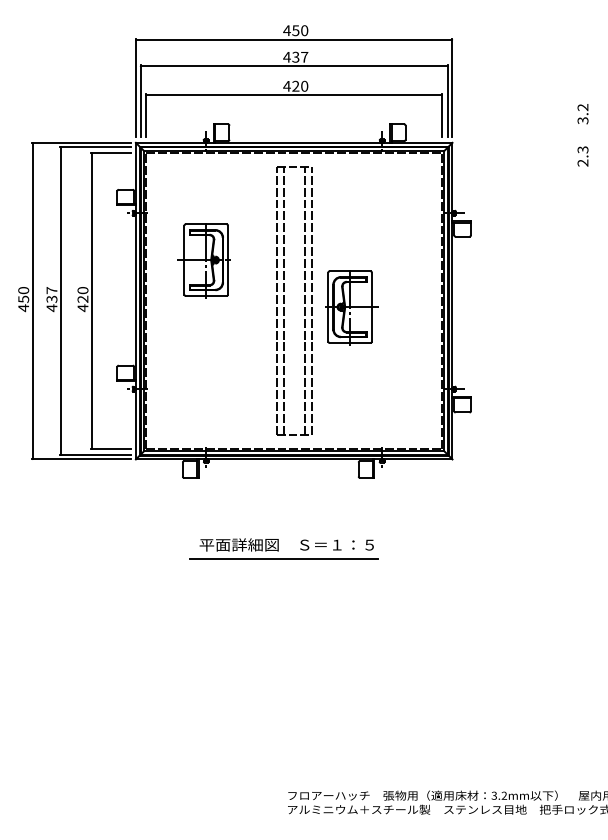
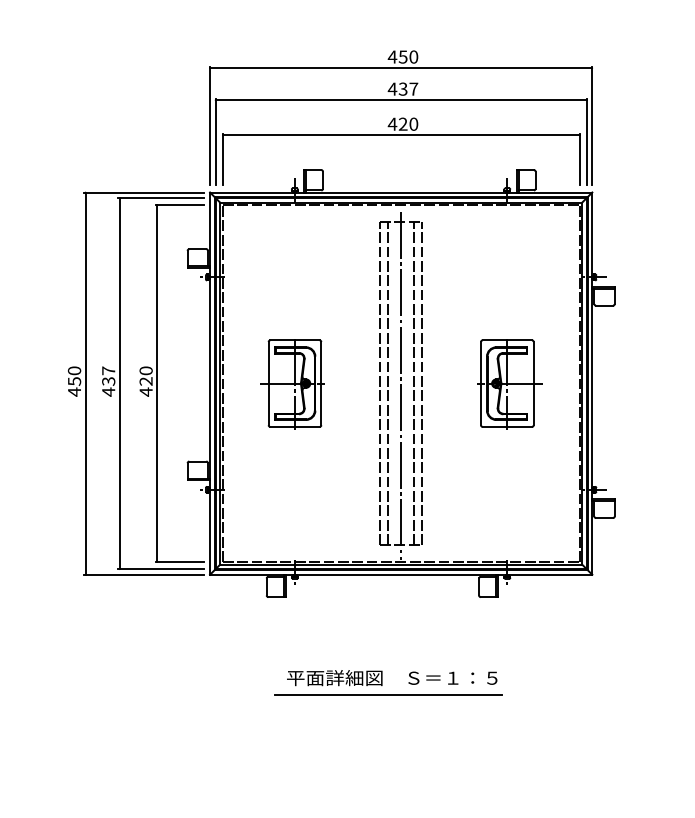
part: (203, 260) -> (291, 384), moved
line: (294, 302) -> (401, 385), added
part: (351, 307) -> (509, 384), moved

